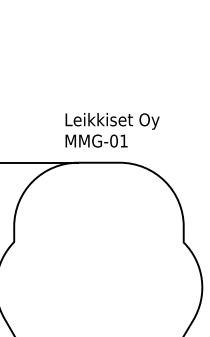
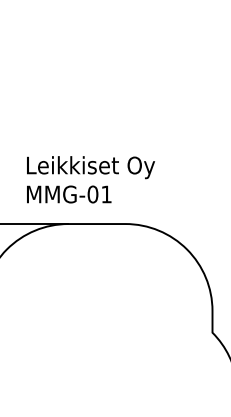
text: (112, 130) -> (90, 180), moved

